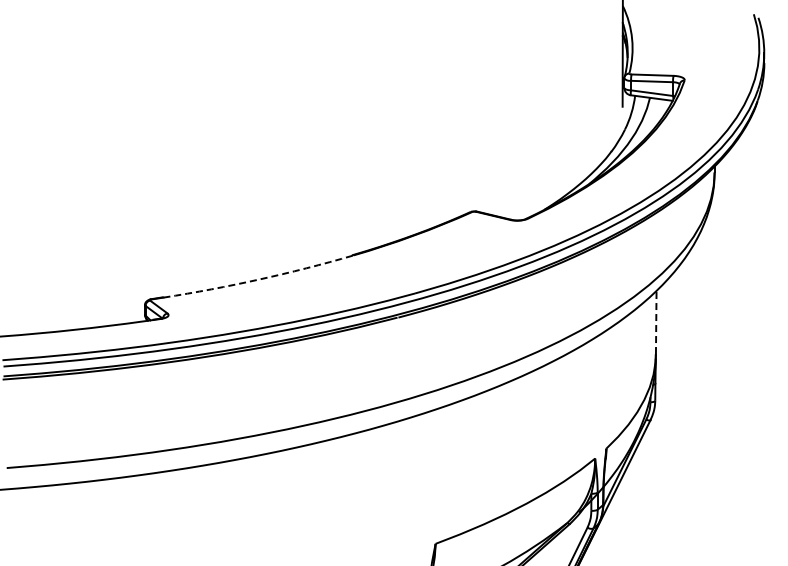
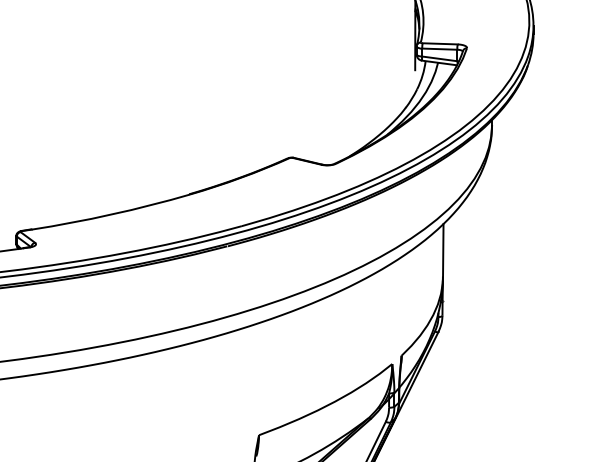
arc: (259, 279) -> (111, 214), dashed -> solid
line: (656, 322) -> (443, 250), dashed -> solid

